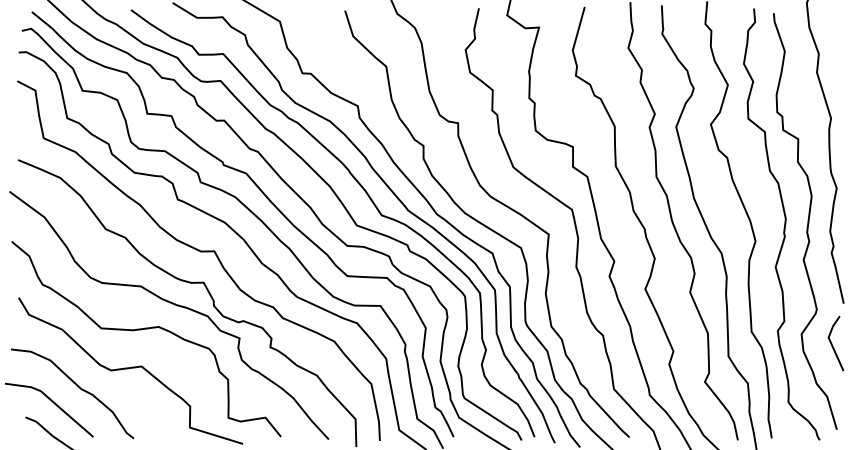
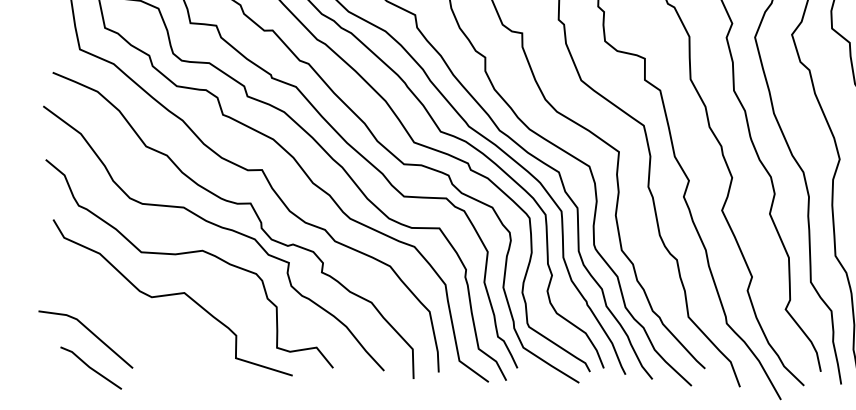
curve: (78, 387) -> (117, 315), removed

